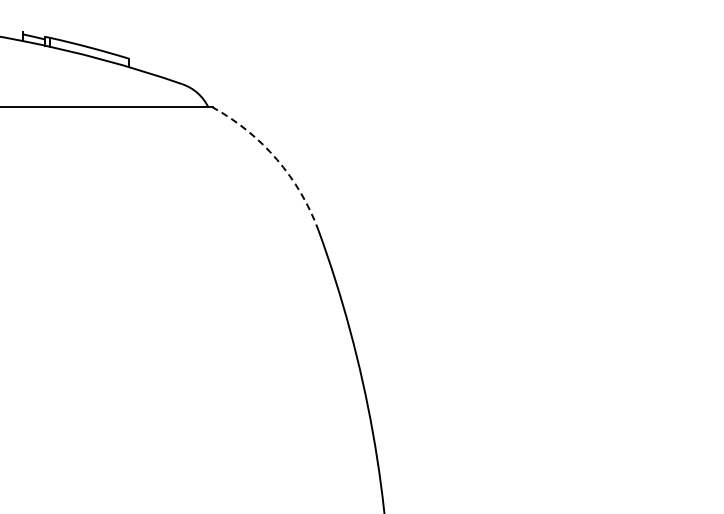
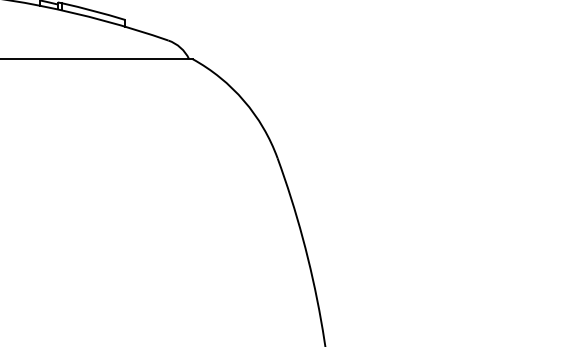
arc: (276, 159) -> (243, 100), dashed -> solid

